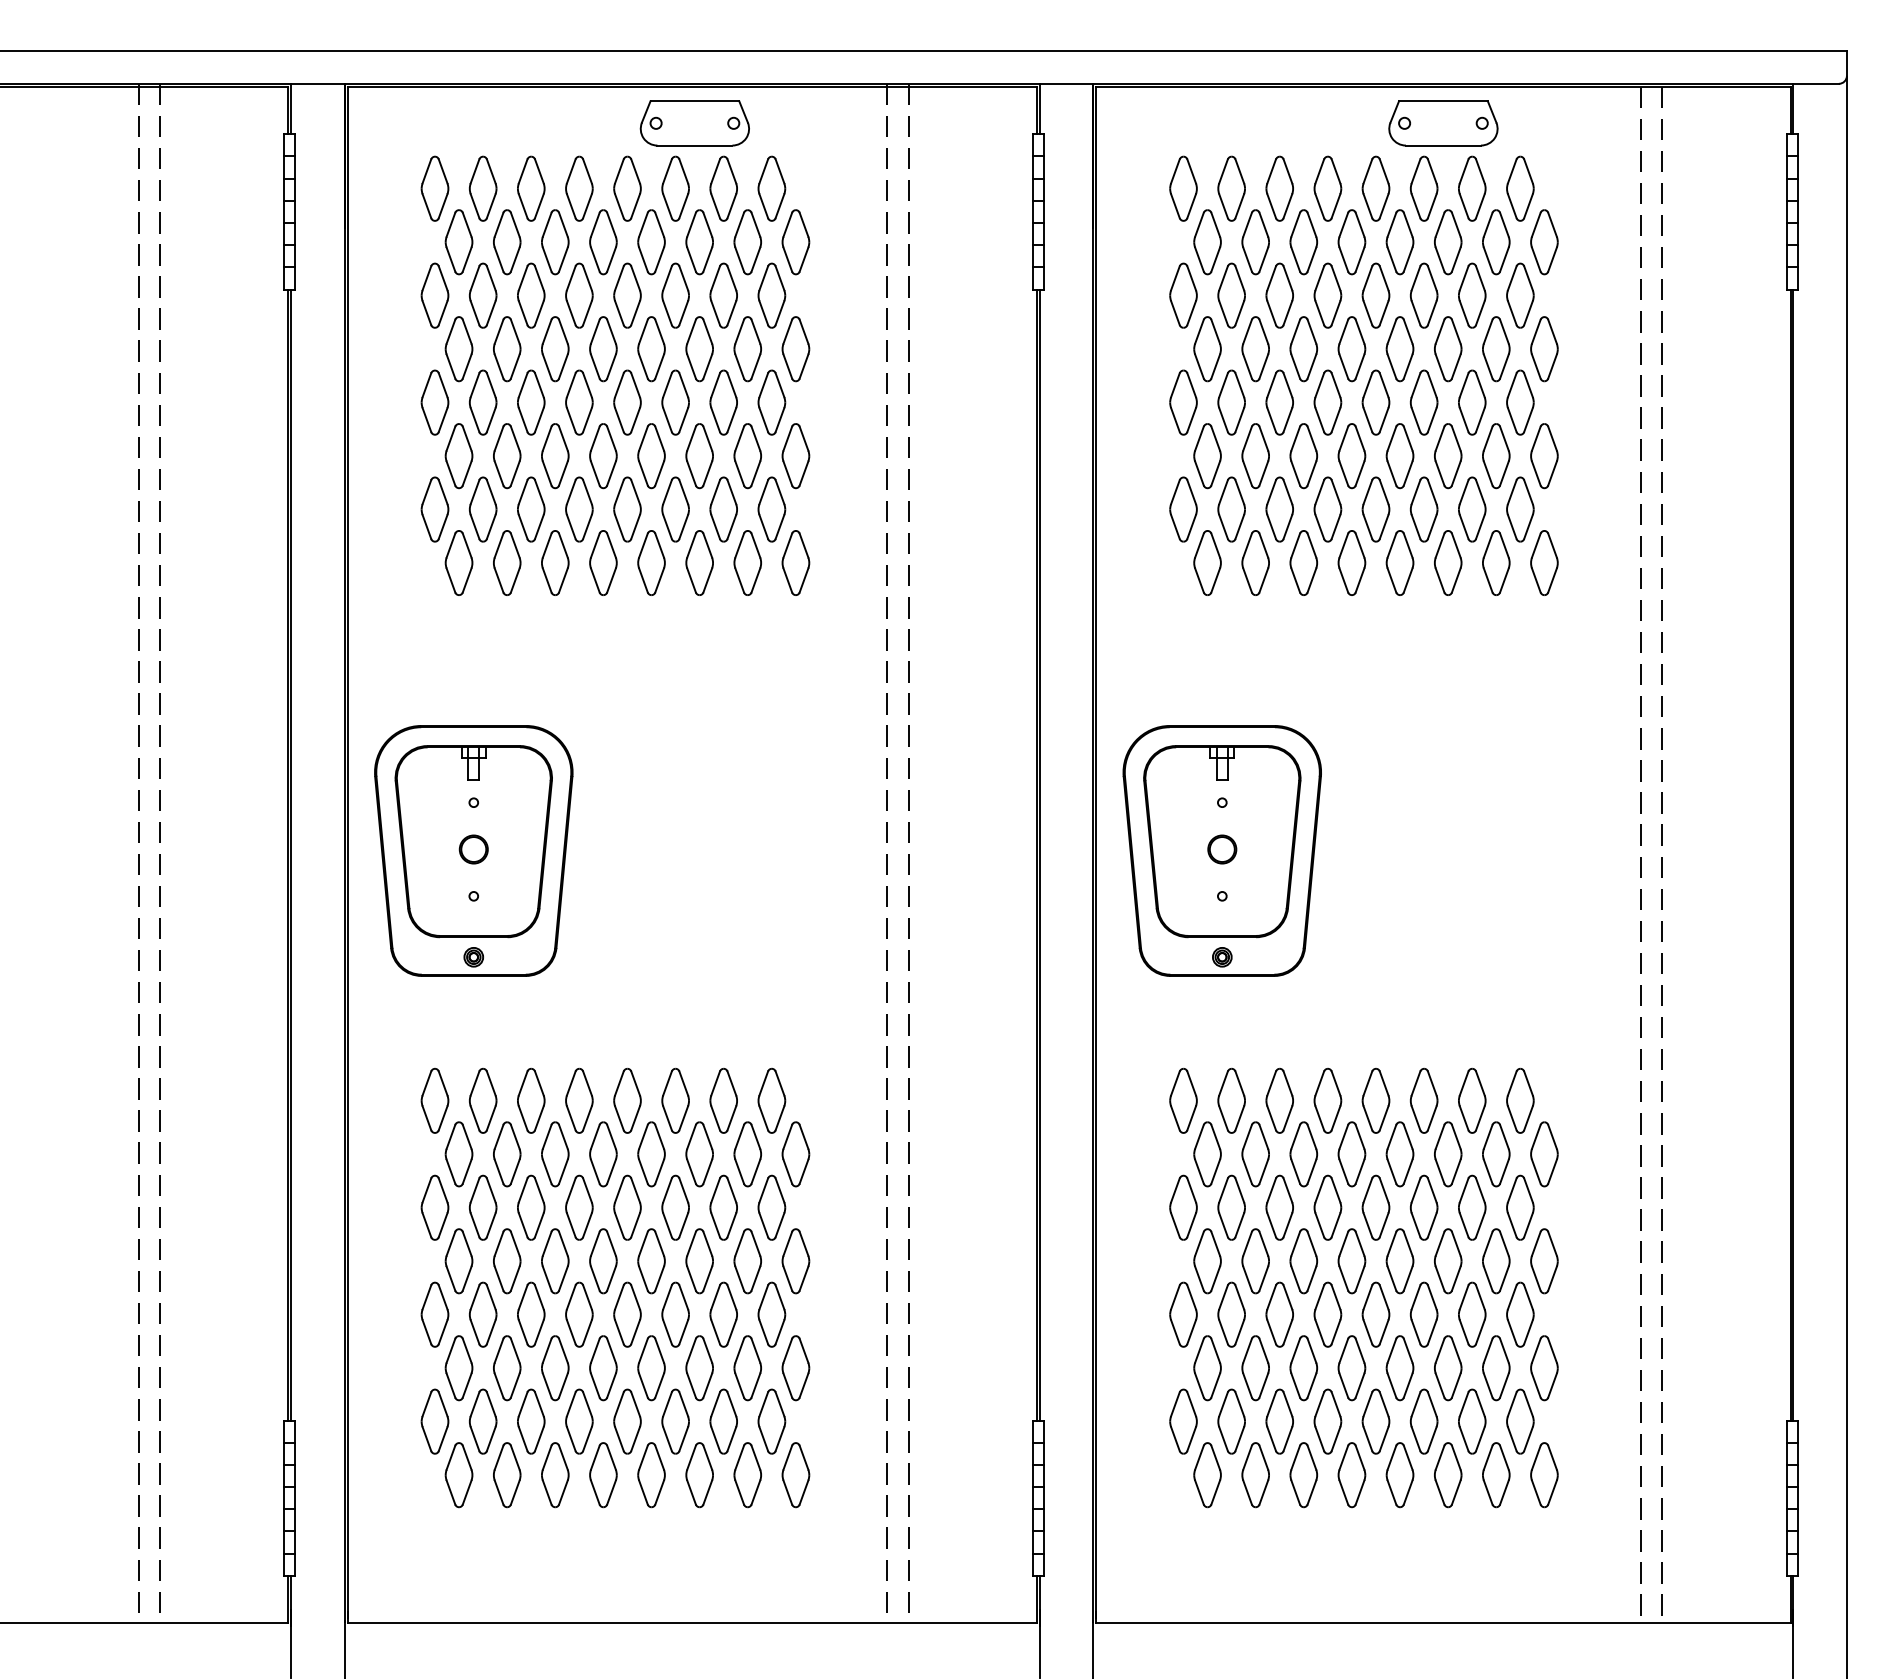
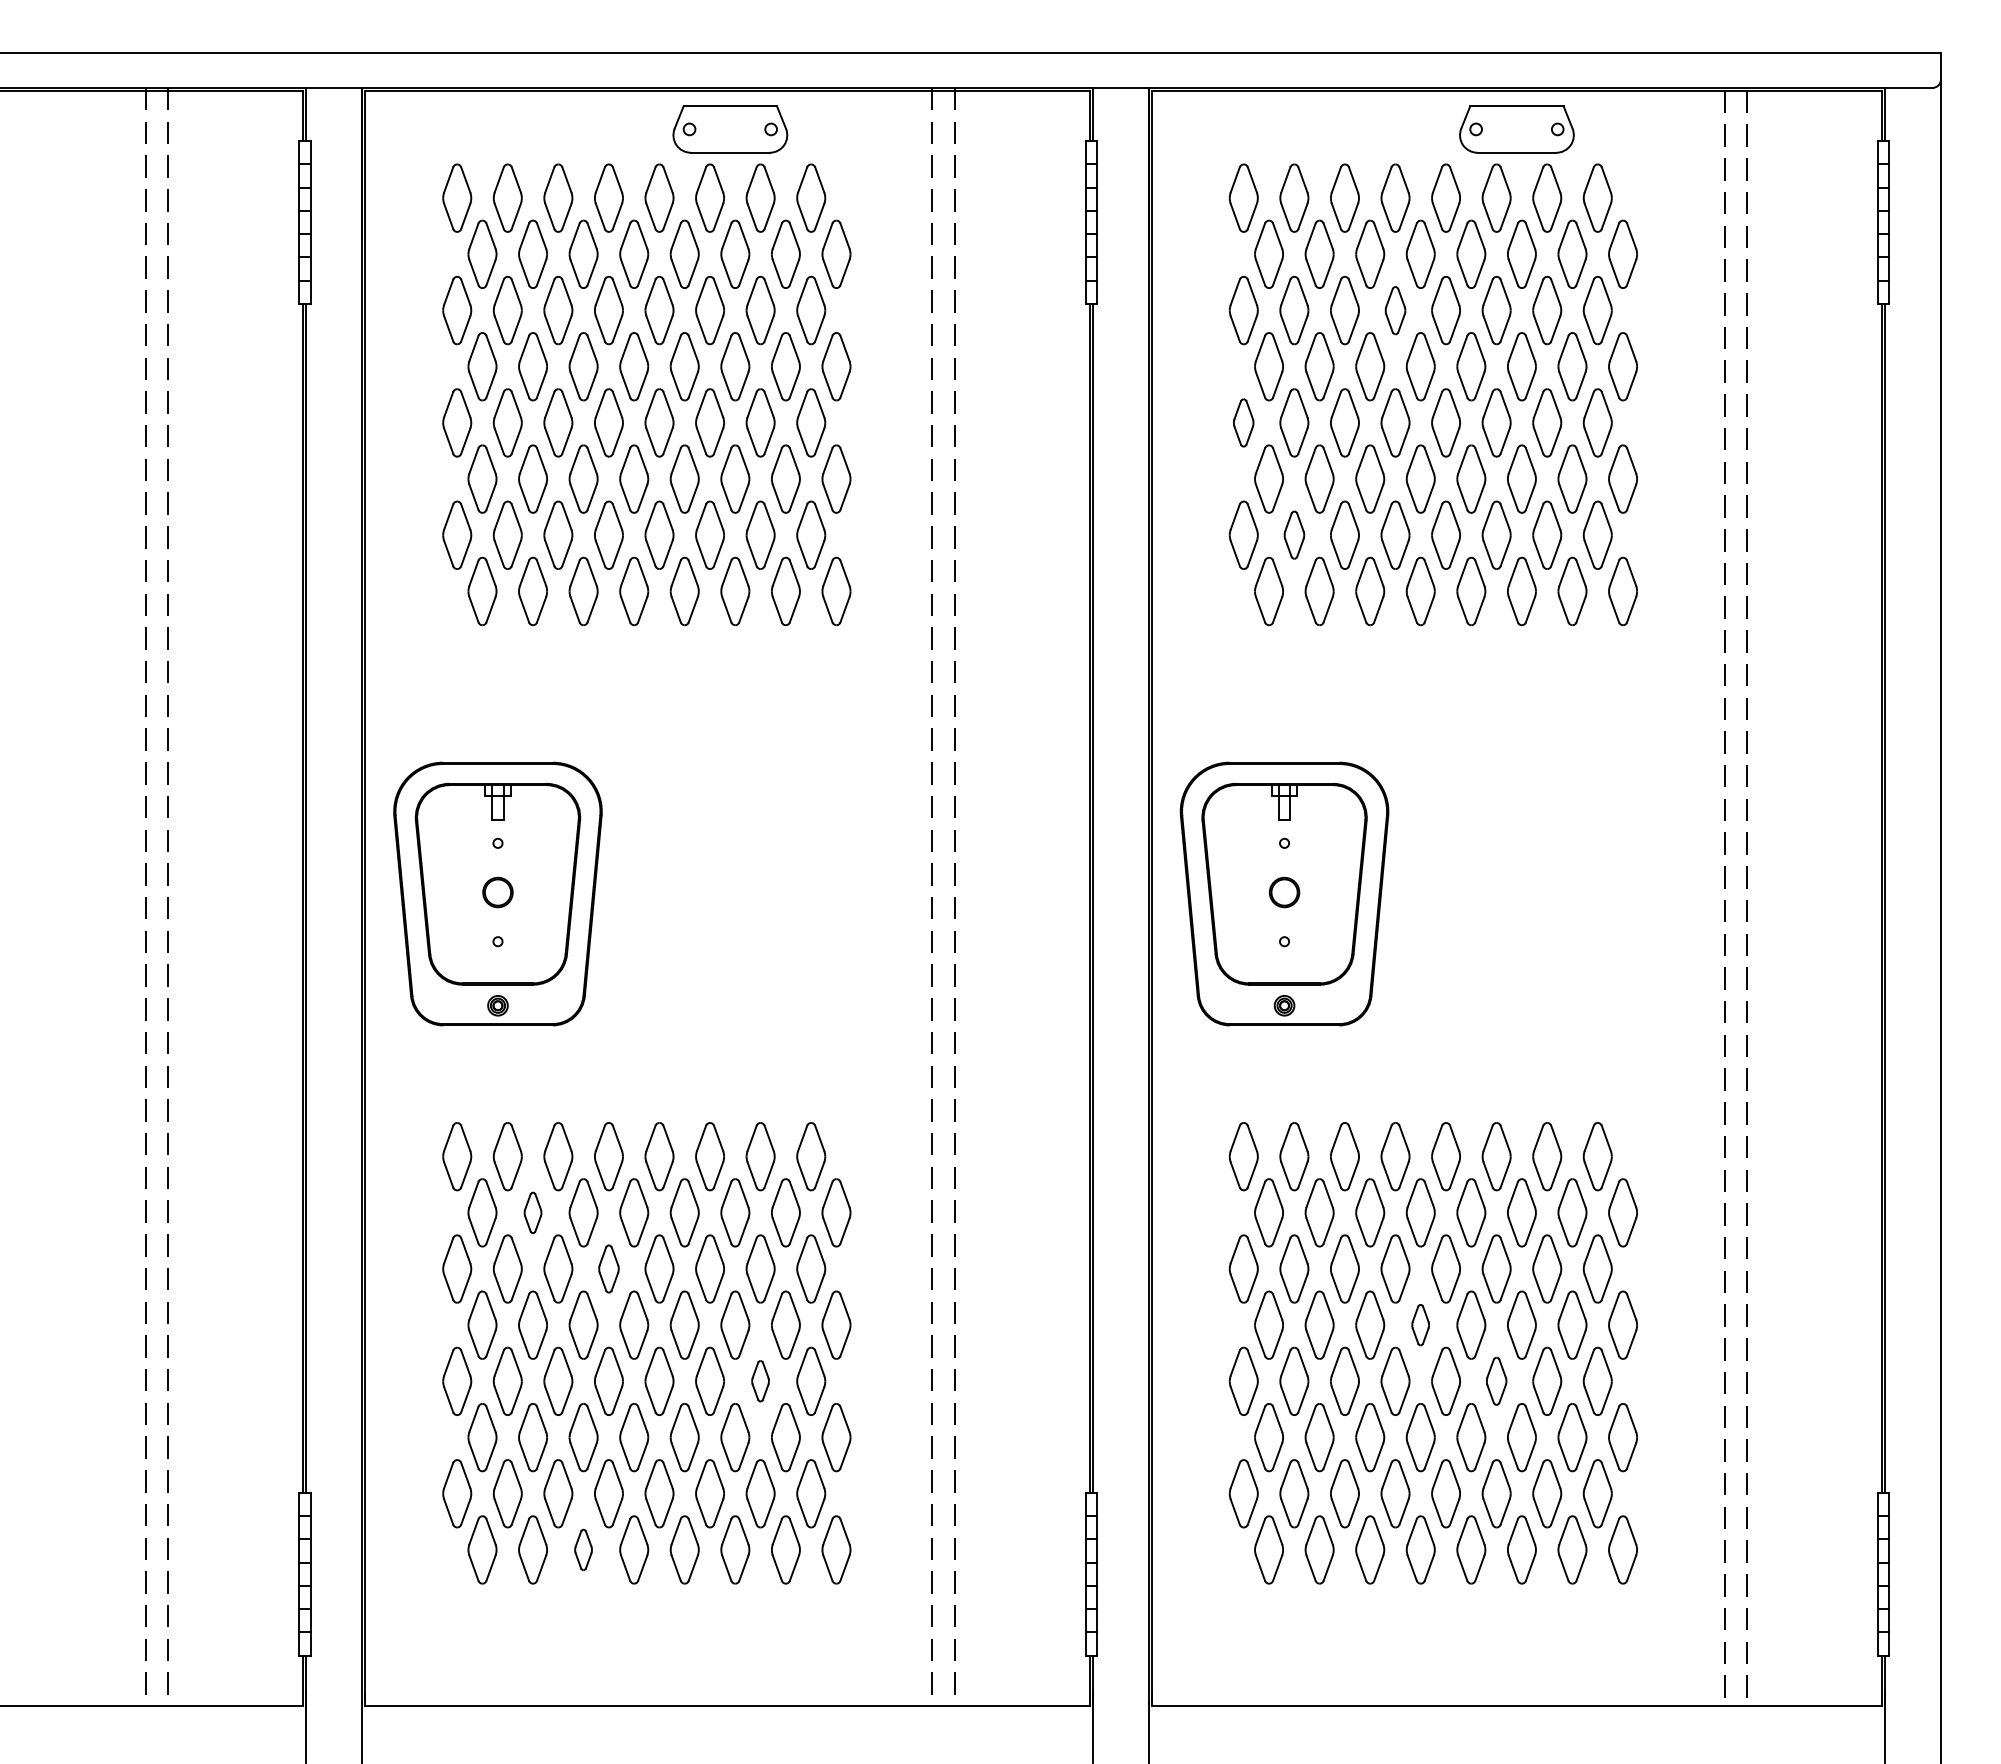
part: (1327, 295) -> (1395, 310), size x0.7
part: (1183, 402) -> (1243, 422), size x0.7
part: (1231, 508) -> (1294, 534), size x0.7
part: (506, 1154) -> (532, 1212), size x0.6
part: (578, 1207) -> (608, 1268), size x0.7
part: (1351, 1260) -> (1420, 1324), size x0.6
part: (723, 1313) -> (760, 1380), size x0.6
part: (1423, 1313) -> (1496, 1380), size x0.7
part: (555, 1474) -> (583, 1549), size x0.6

